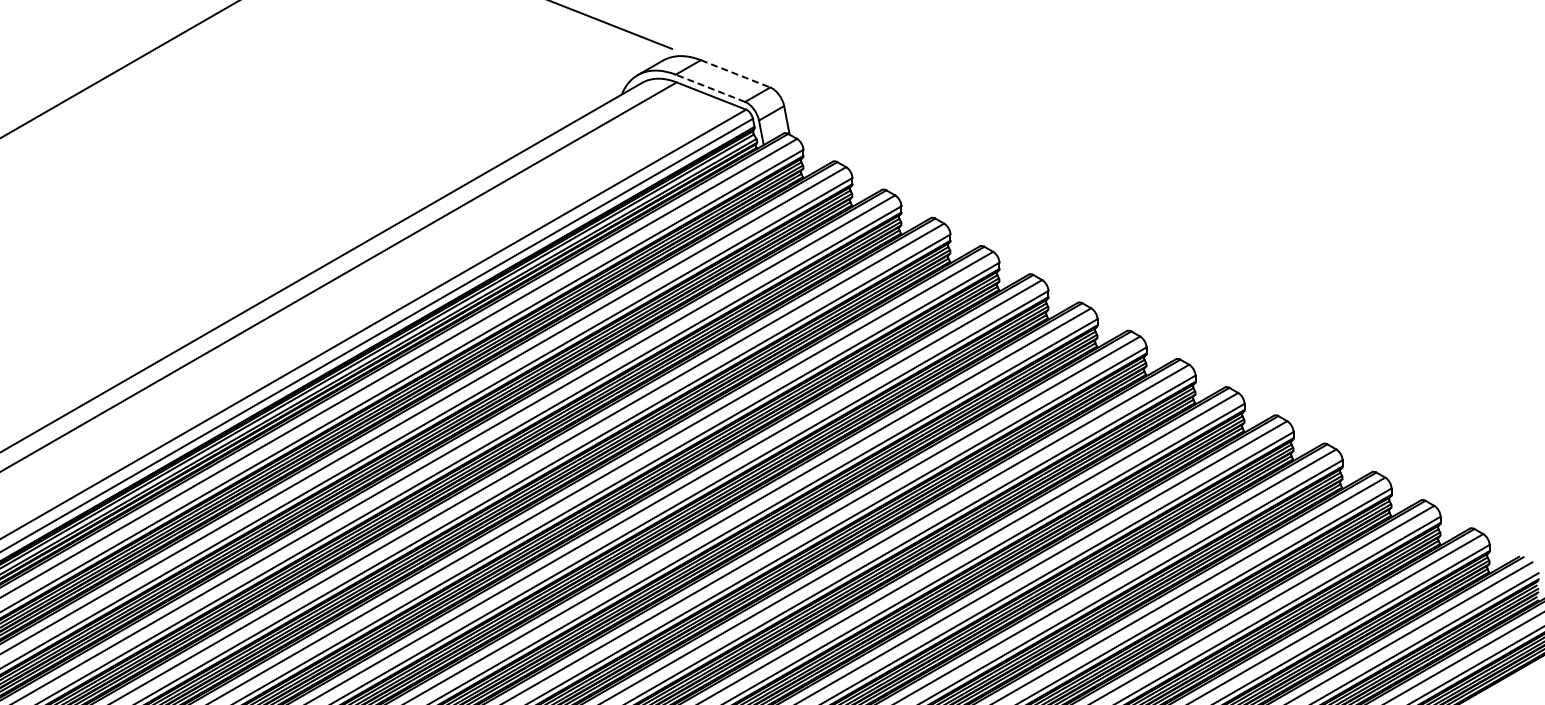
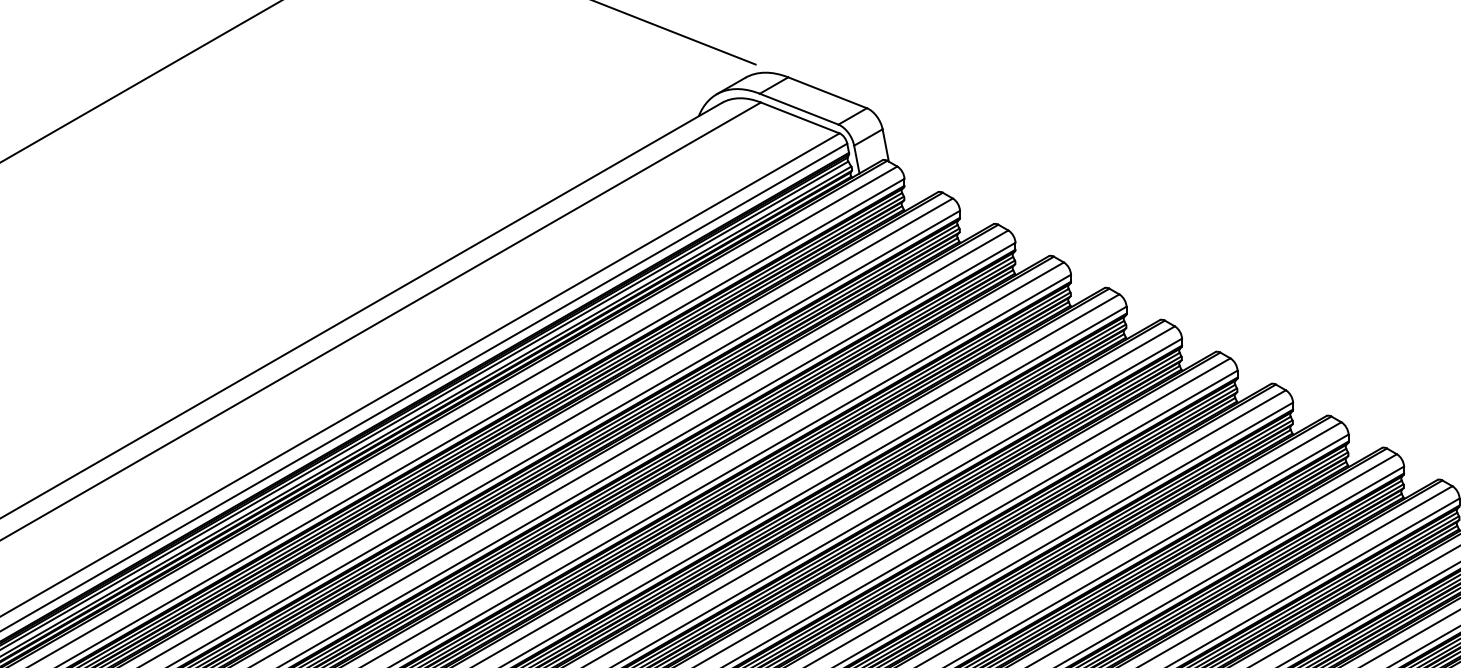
line: (736, 74) -> (828, 93), dashed -> solid
line: (709, 88) -> (798, 109), dashed -> solid

